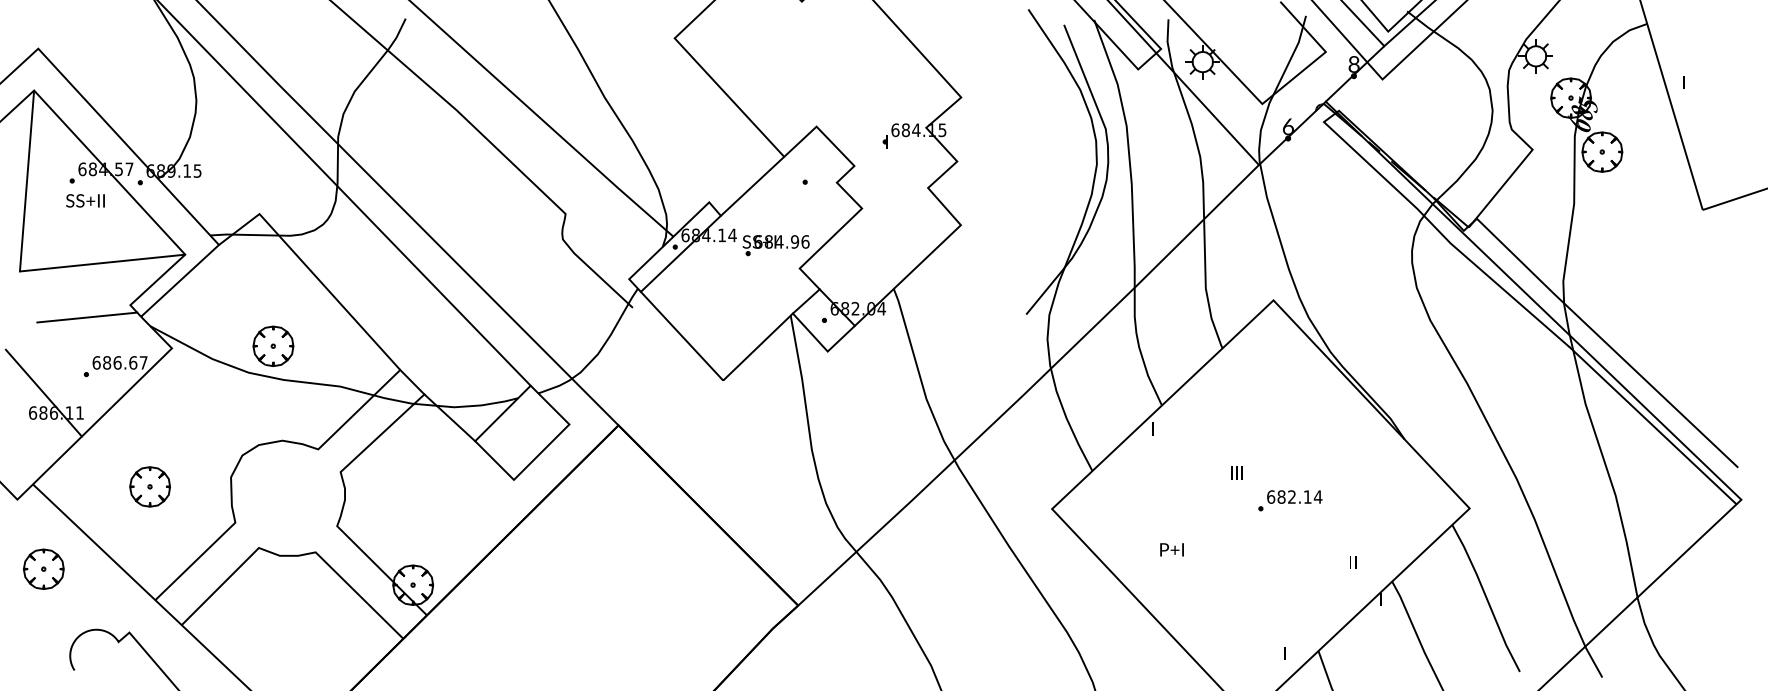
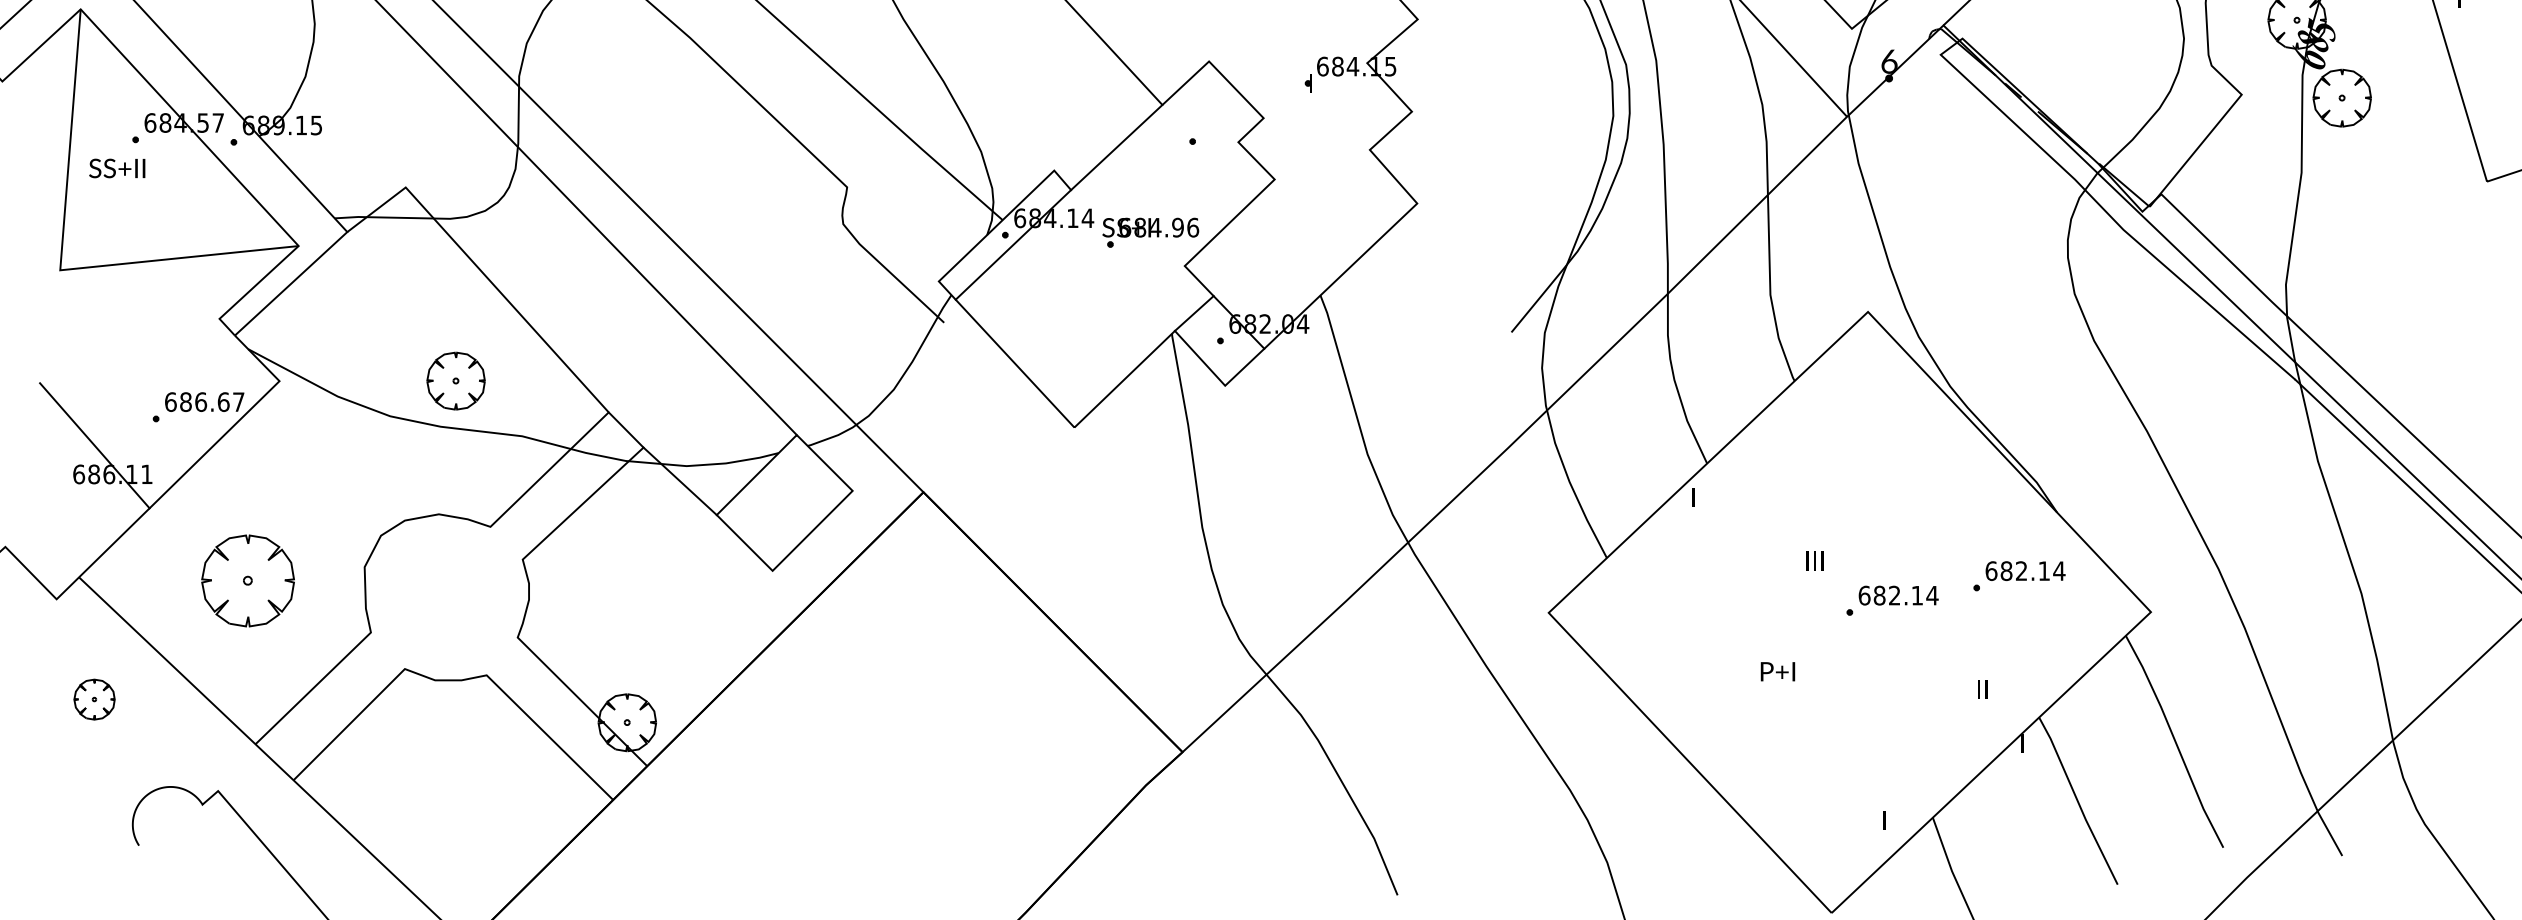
text: (85, 200) -> (117, 167), moved
line: (87, 317) -> (157, 336), removed
part: (273, 345) -> (456, 379), moved
part: (1378, 483) -> (2019, 576), added
part: (149, 486) -> (247, 580), size x1.6
text: (1171, 549) -> (1777, 671), moved
part: (43, 568) -> (94, 698), size x0.7

